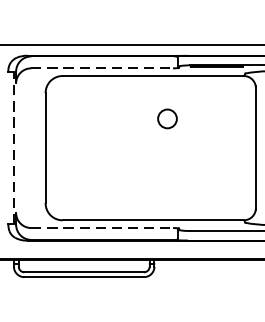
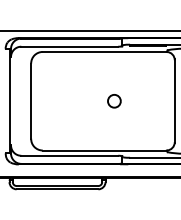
line: (103, 68) -> (70, 46), dashed -> solid
circle: (167, 119) -> (114, 101), moved
line: (13, 147) -> (9, 100), dashed -> solid
line: (103, 227) -> (70, 155), dashed -> solid

